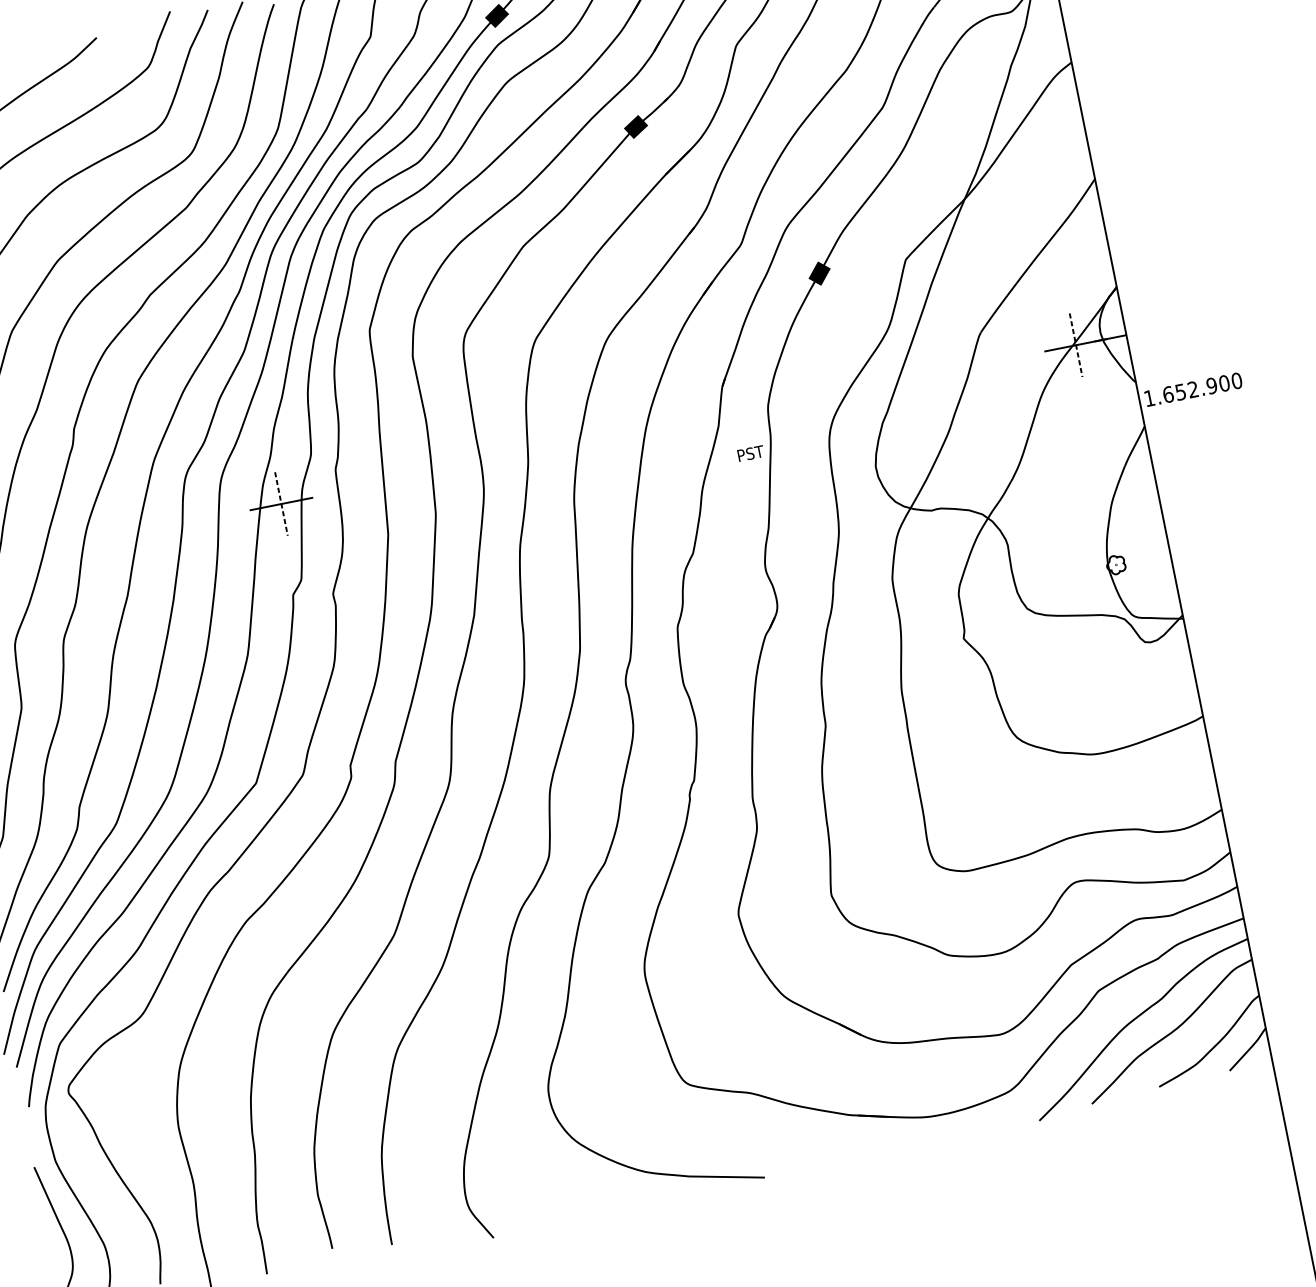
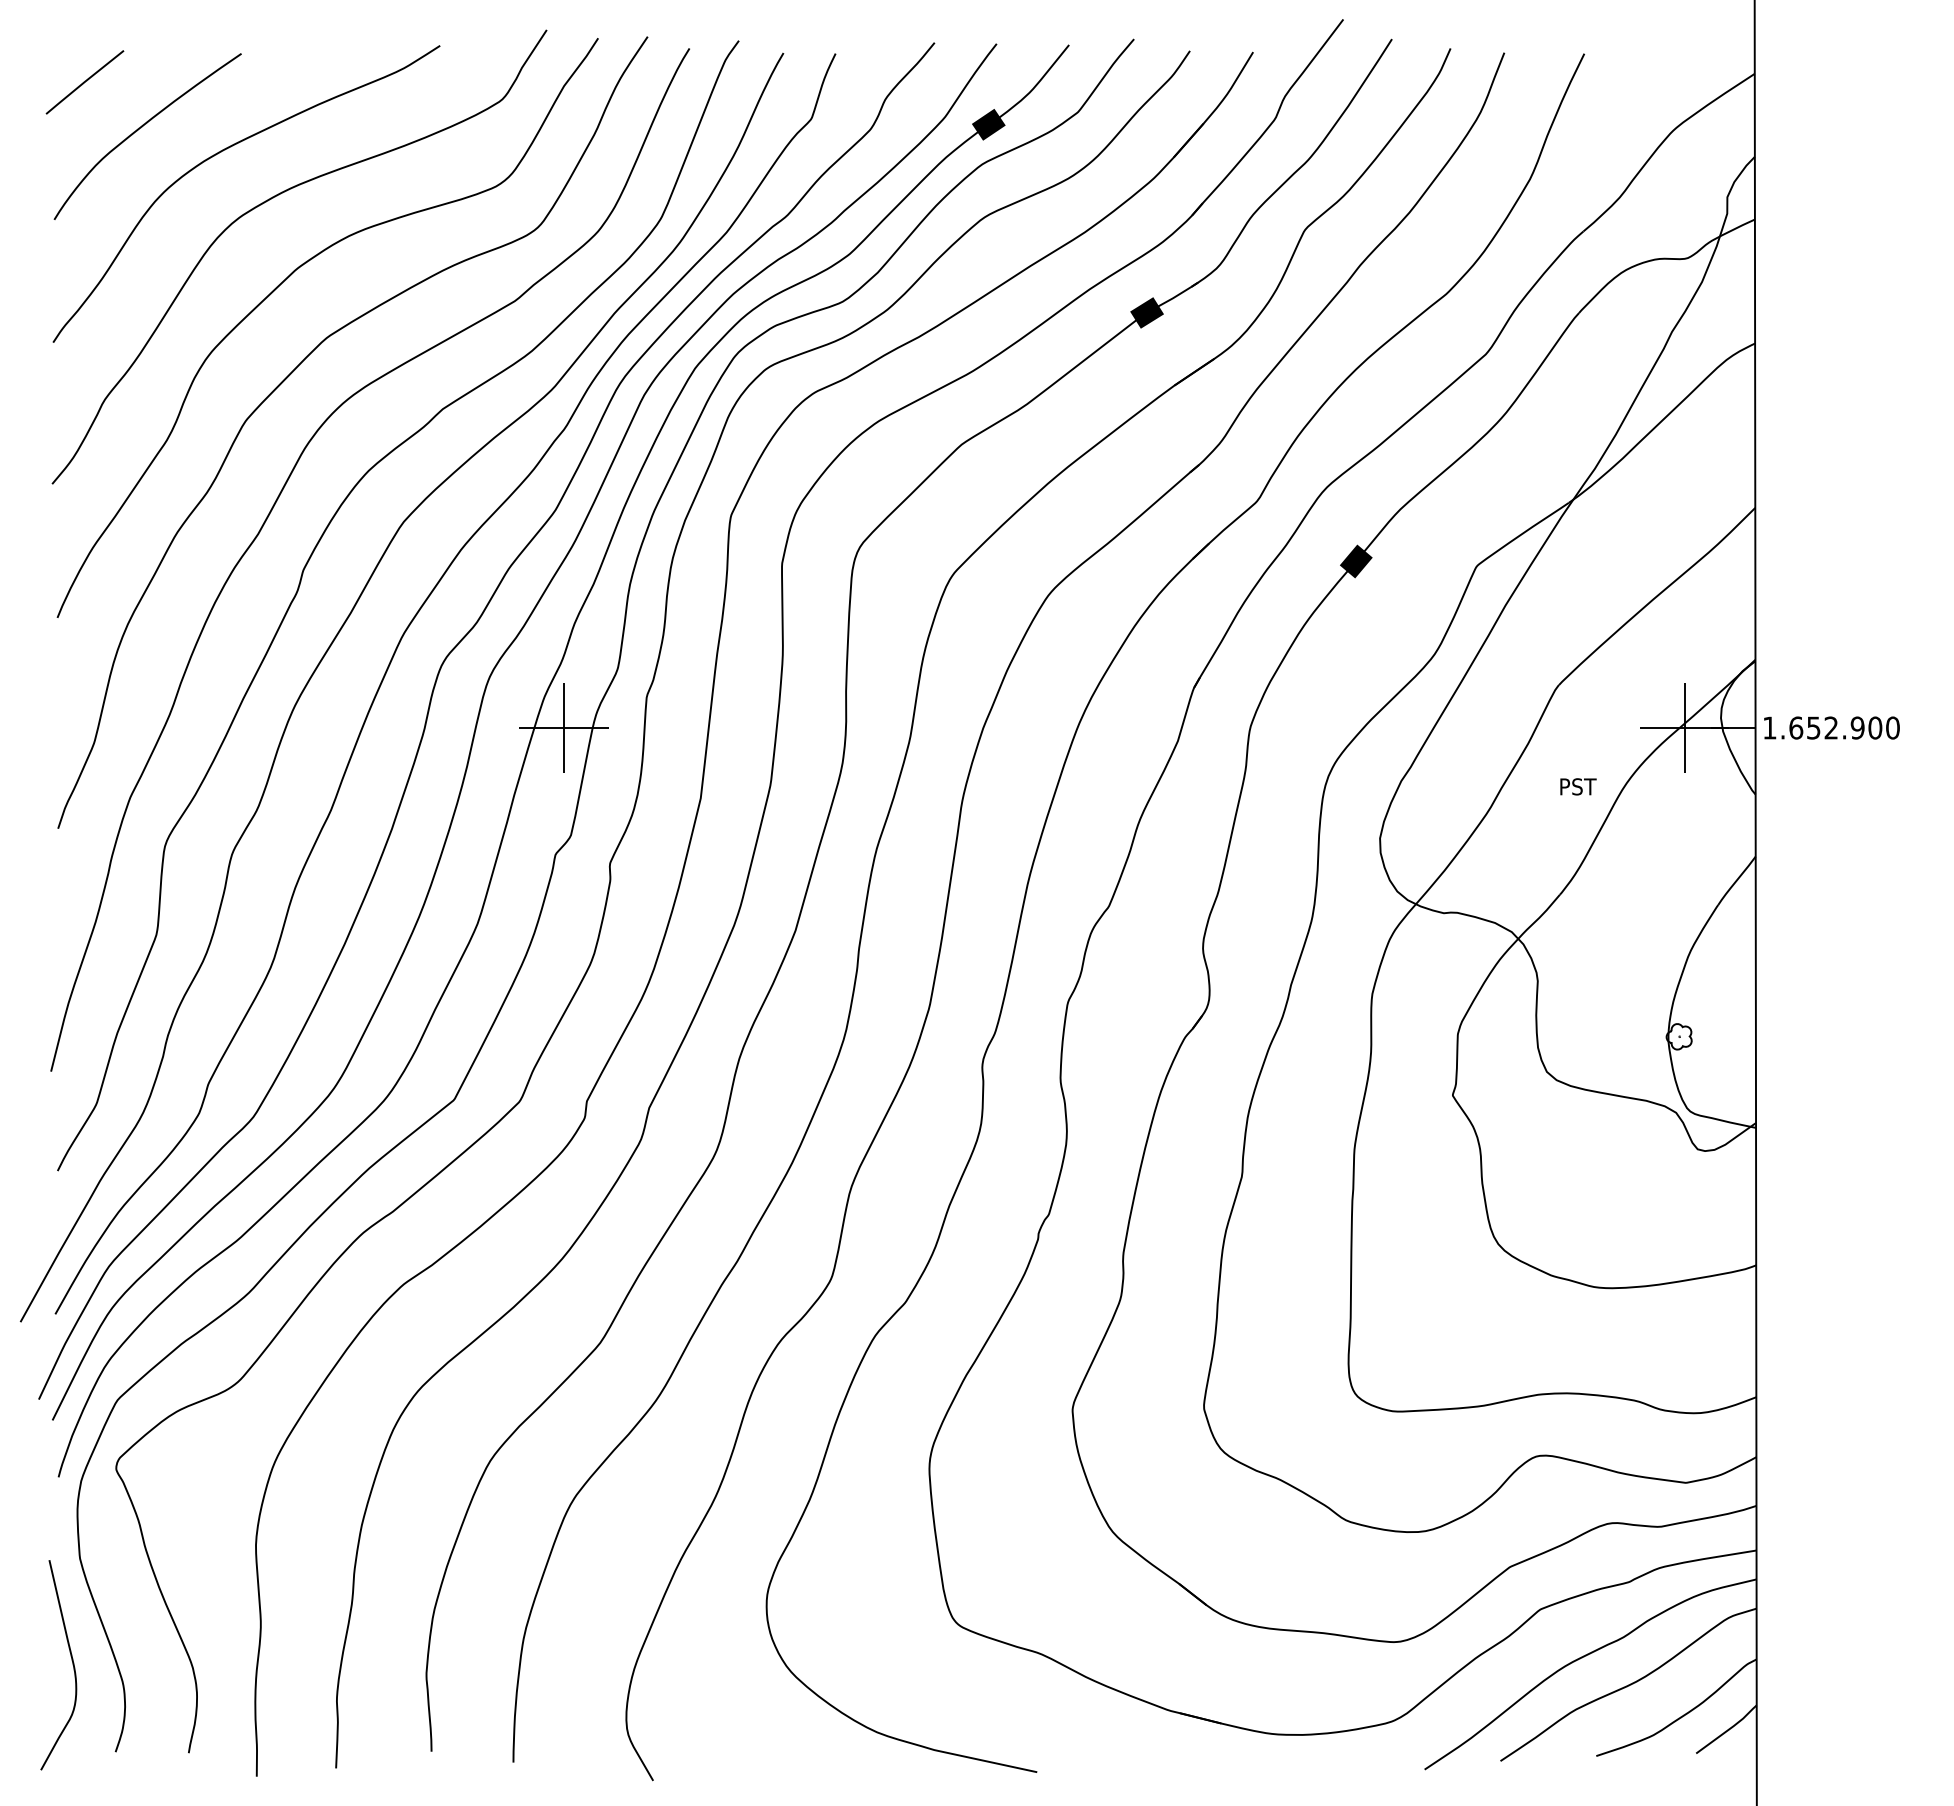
line: (1076, 345) -> (1684, 728), dashed -> solid
text: (1193, 389) -> (1831, 727), moved
text: (750, 453) -> (1578, 786), moved
line: (281, 504) -> (564, 728), dashed -> solid

